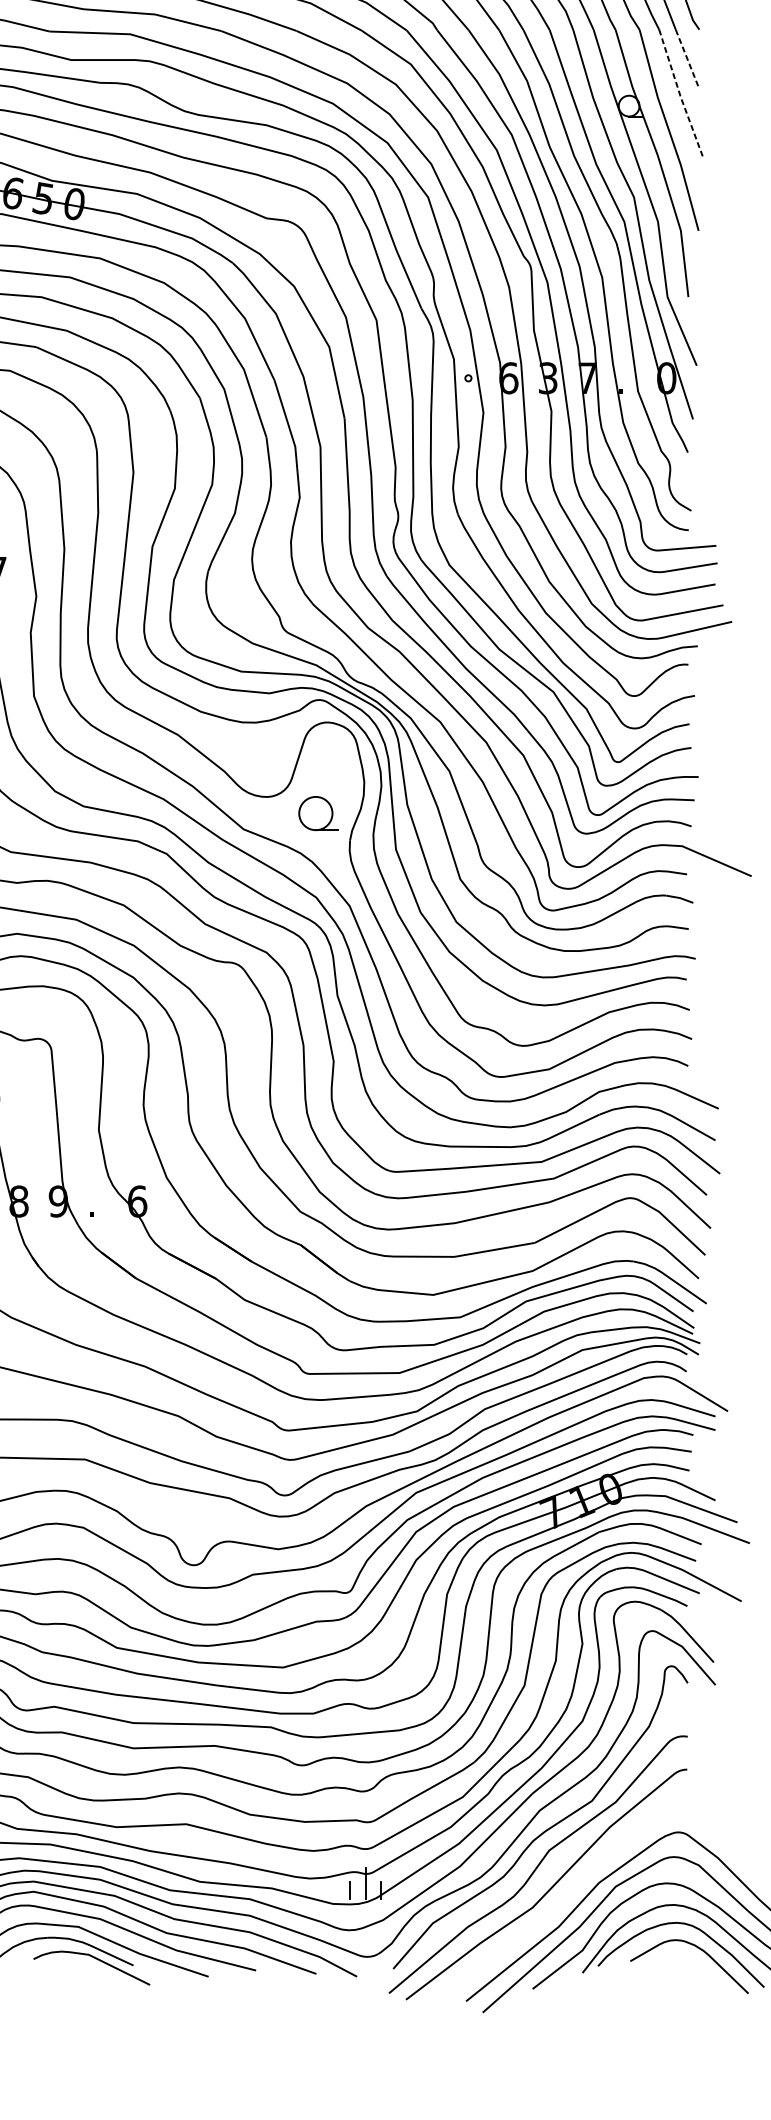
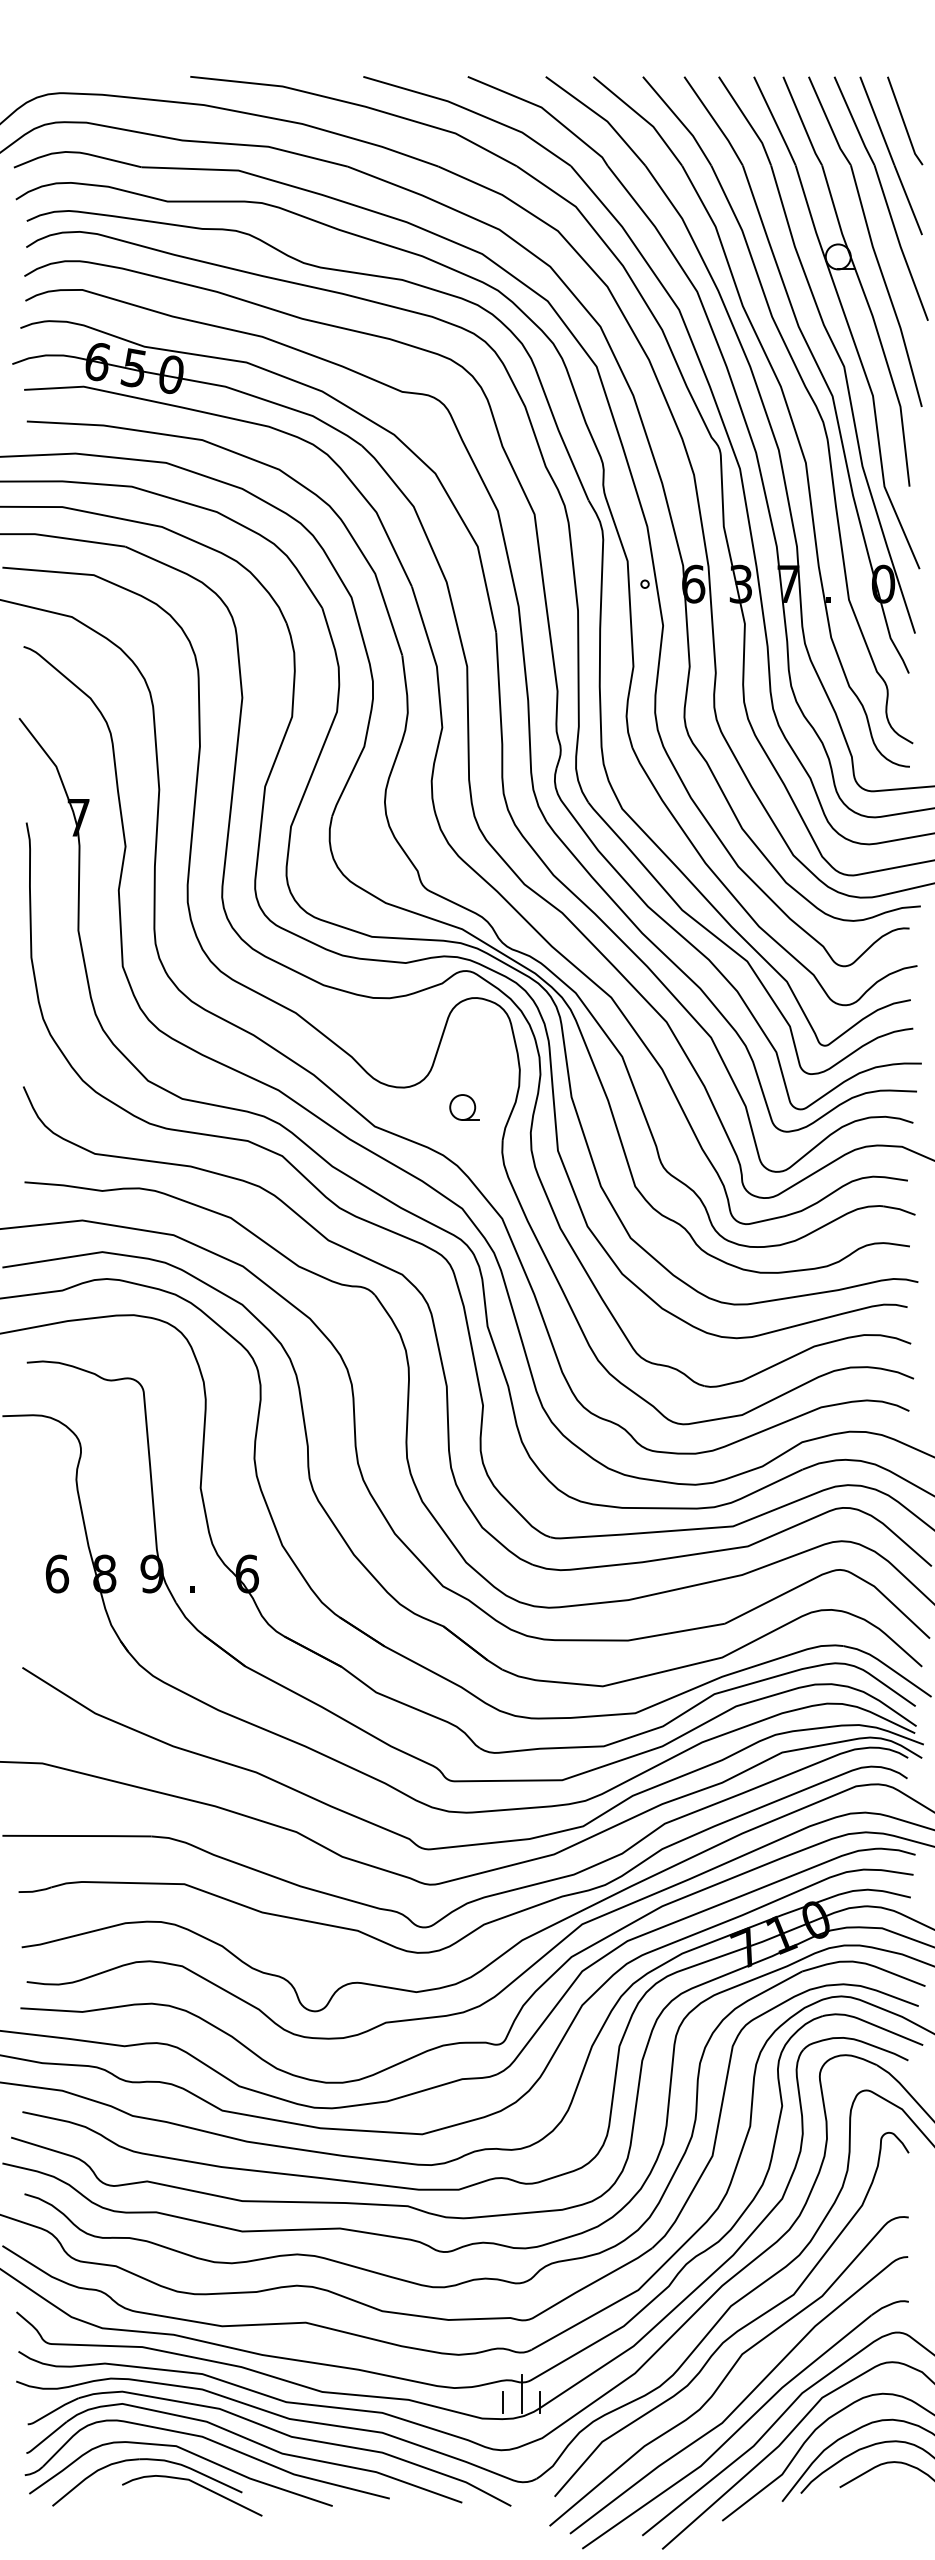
line: (687, 59) -> (908, 200), dashed -> solid
line: (680, 95) -> (899, 244), dashed -> solid
part: (318, 813) -> (464, 1107), size x0.62
part: (551, 1908) -> (745, 2424), added

